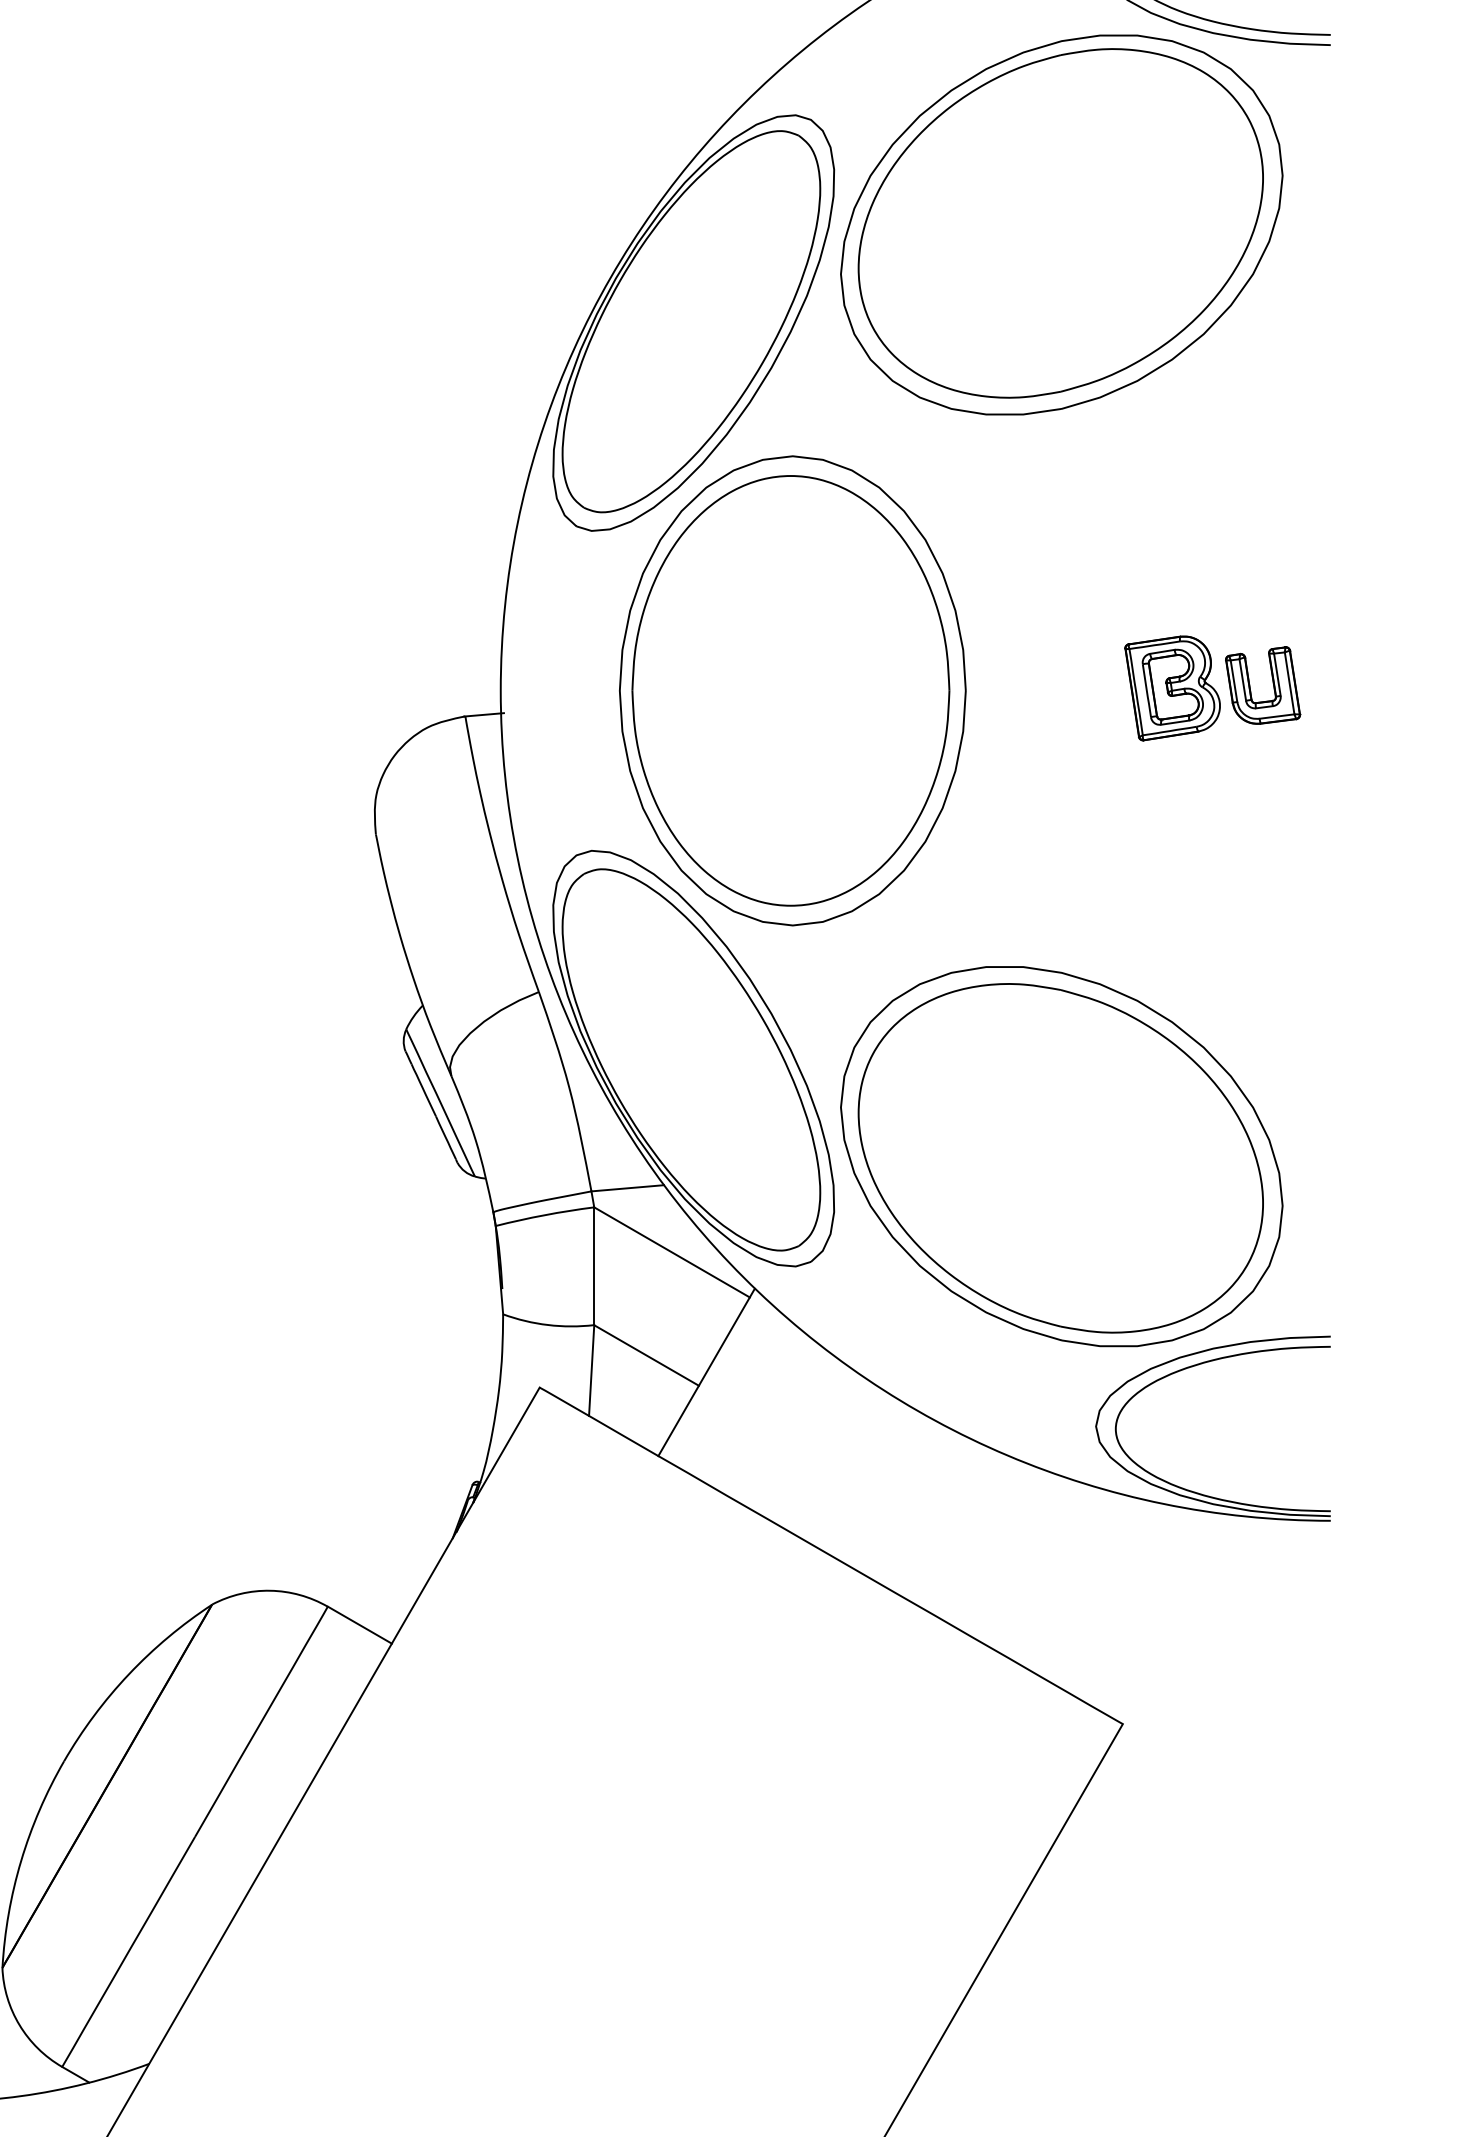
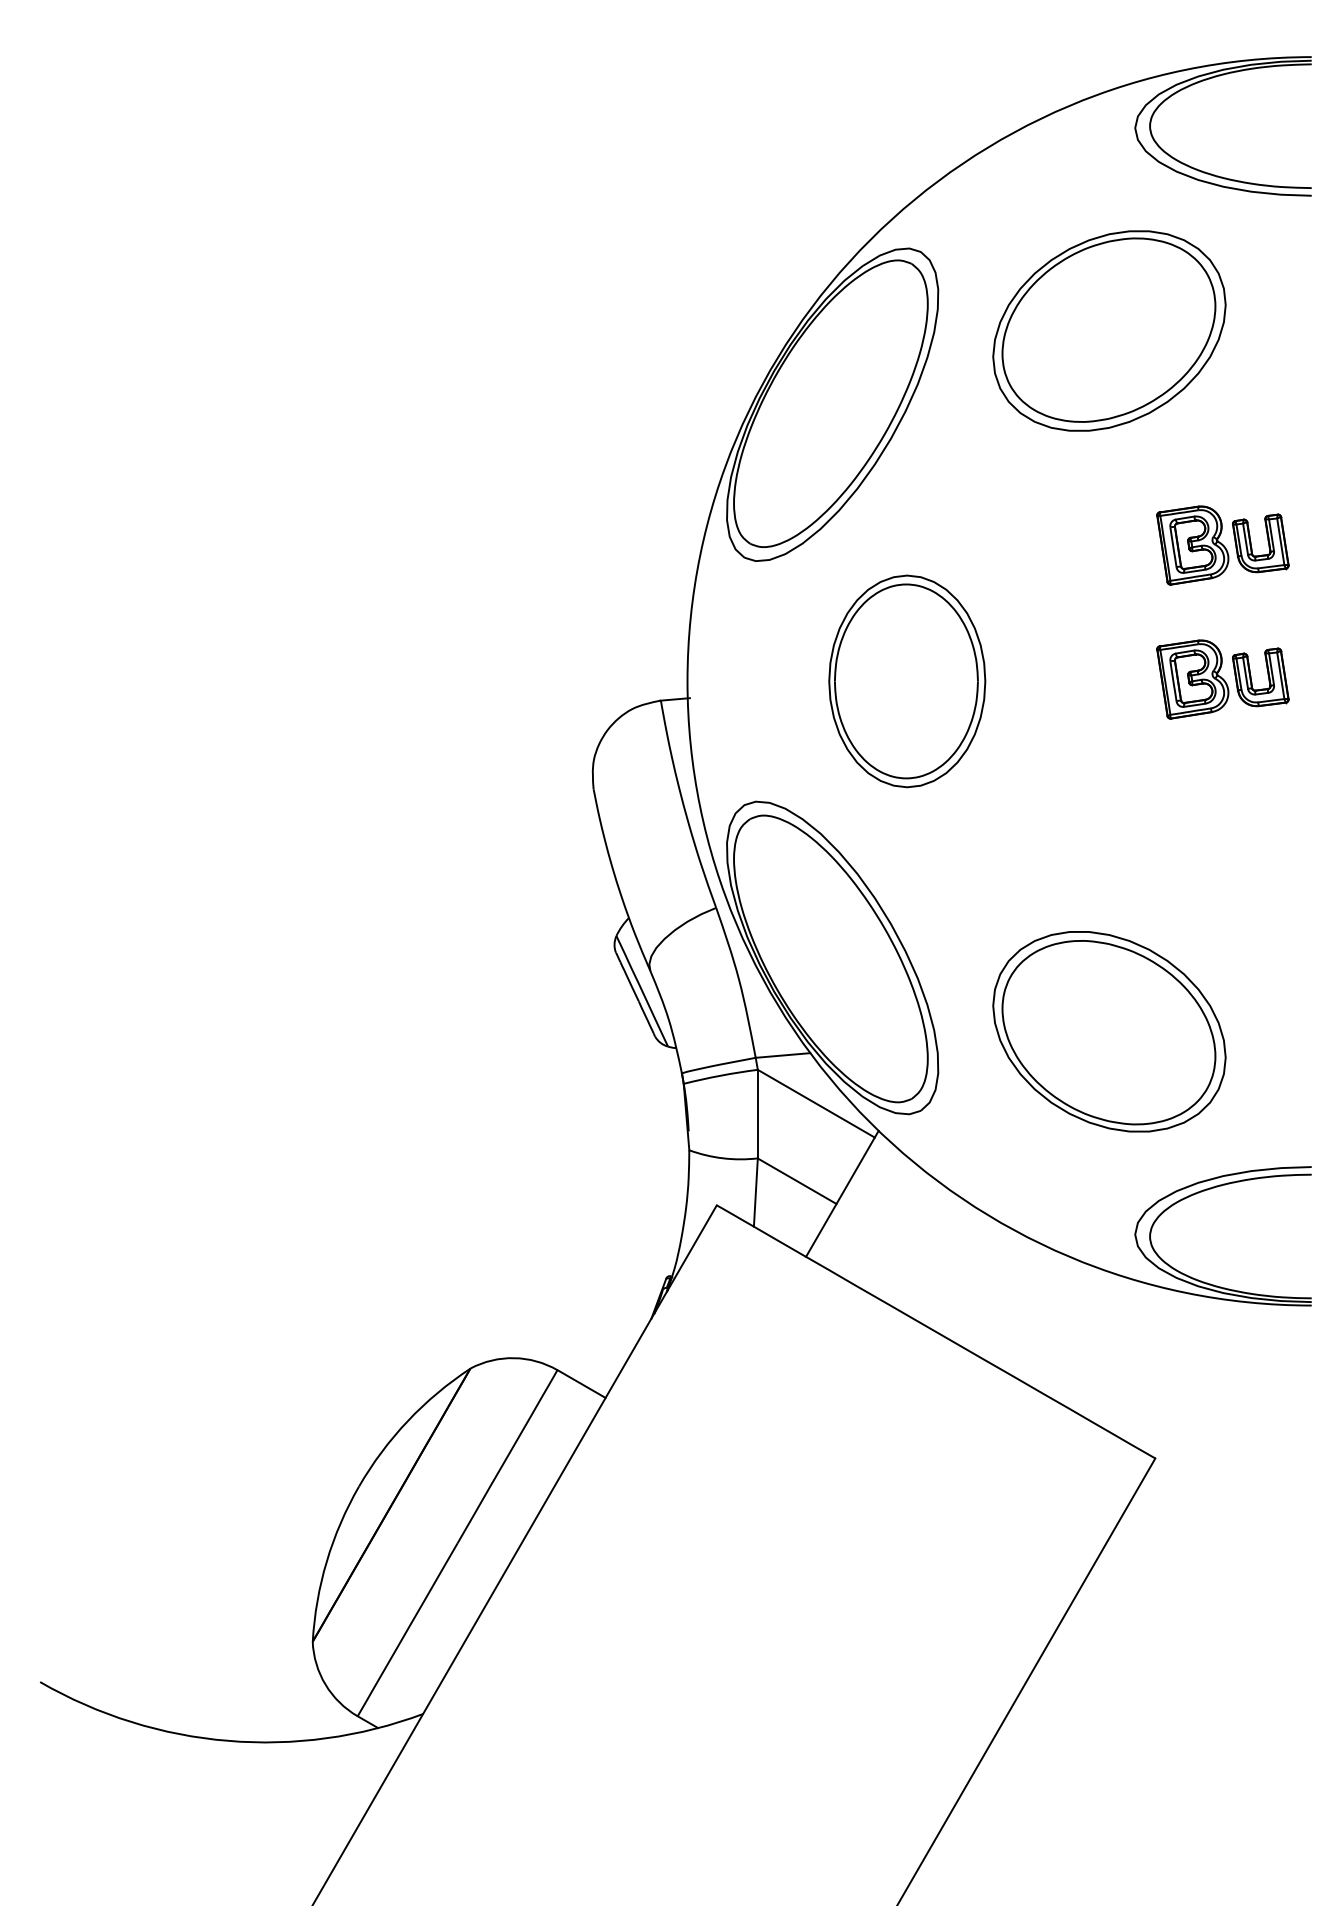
part: (1061, 224) -> (1109, 330), size x0.7
part: (1212, 510) -> (1222, 545), added
part: (793, 690) -> (907, 681), size x0.6
part: (1061, 1156) -> (1109, 1031), size x0.7

